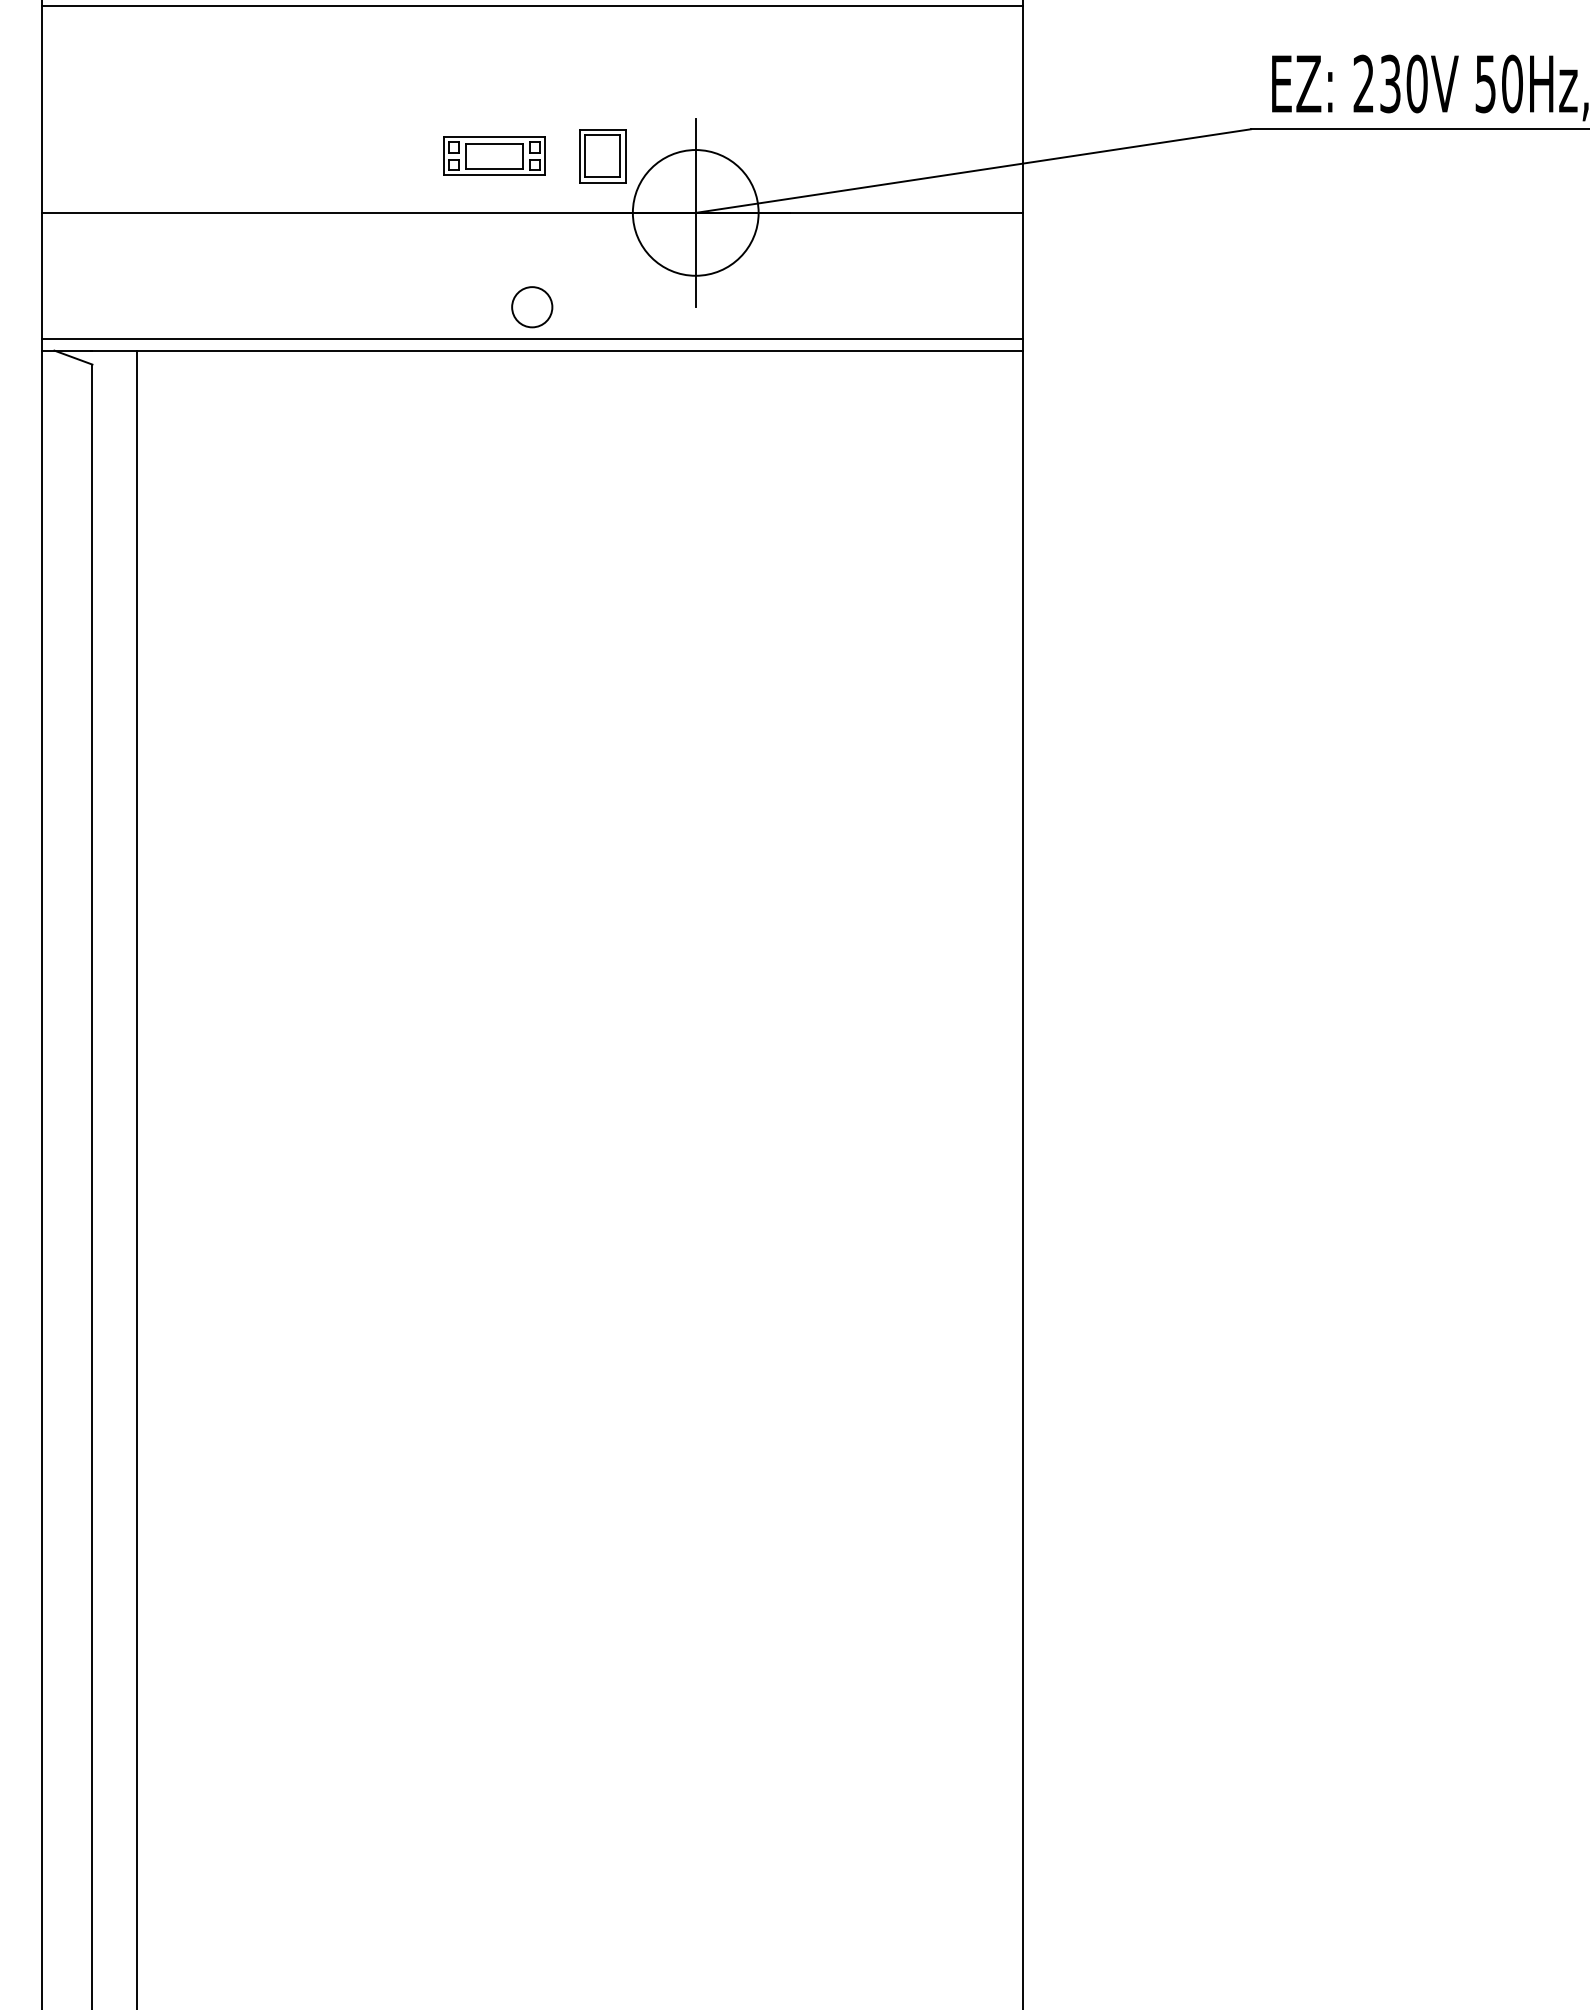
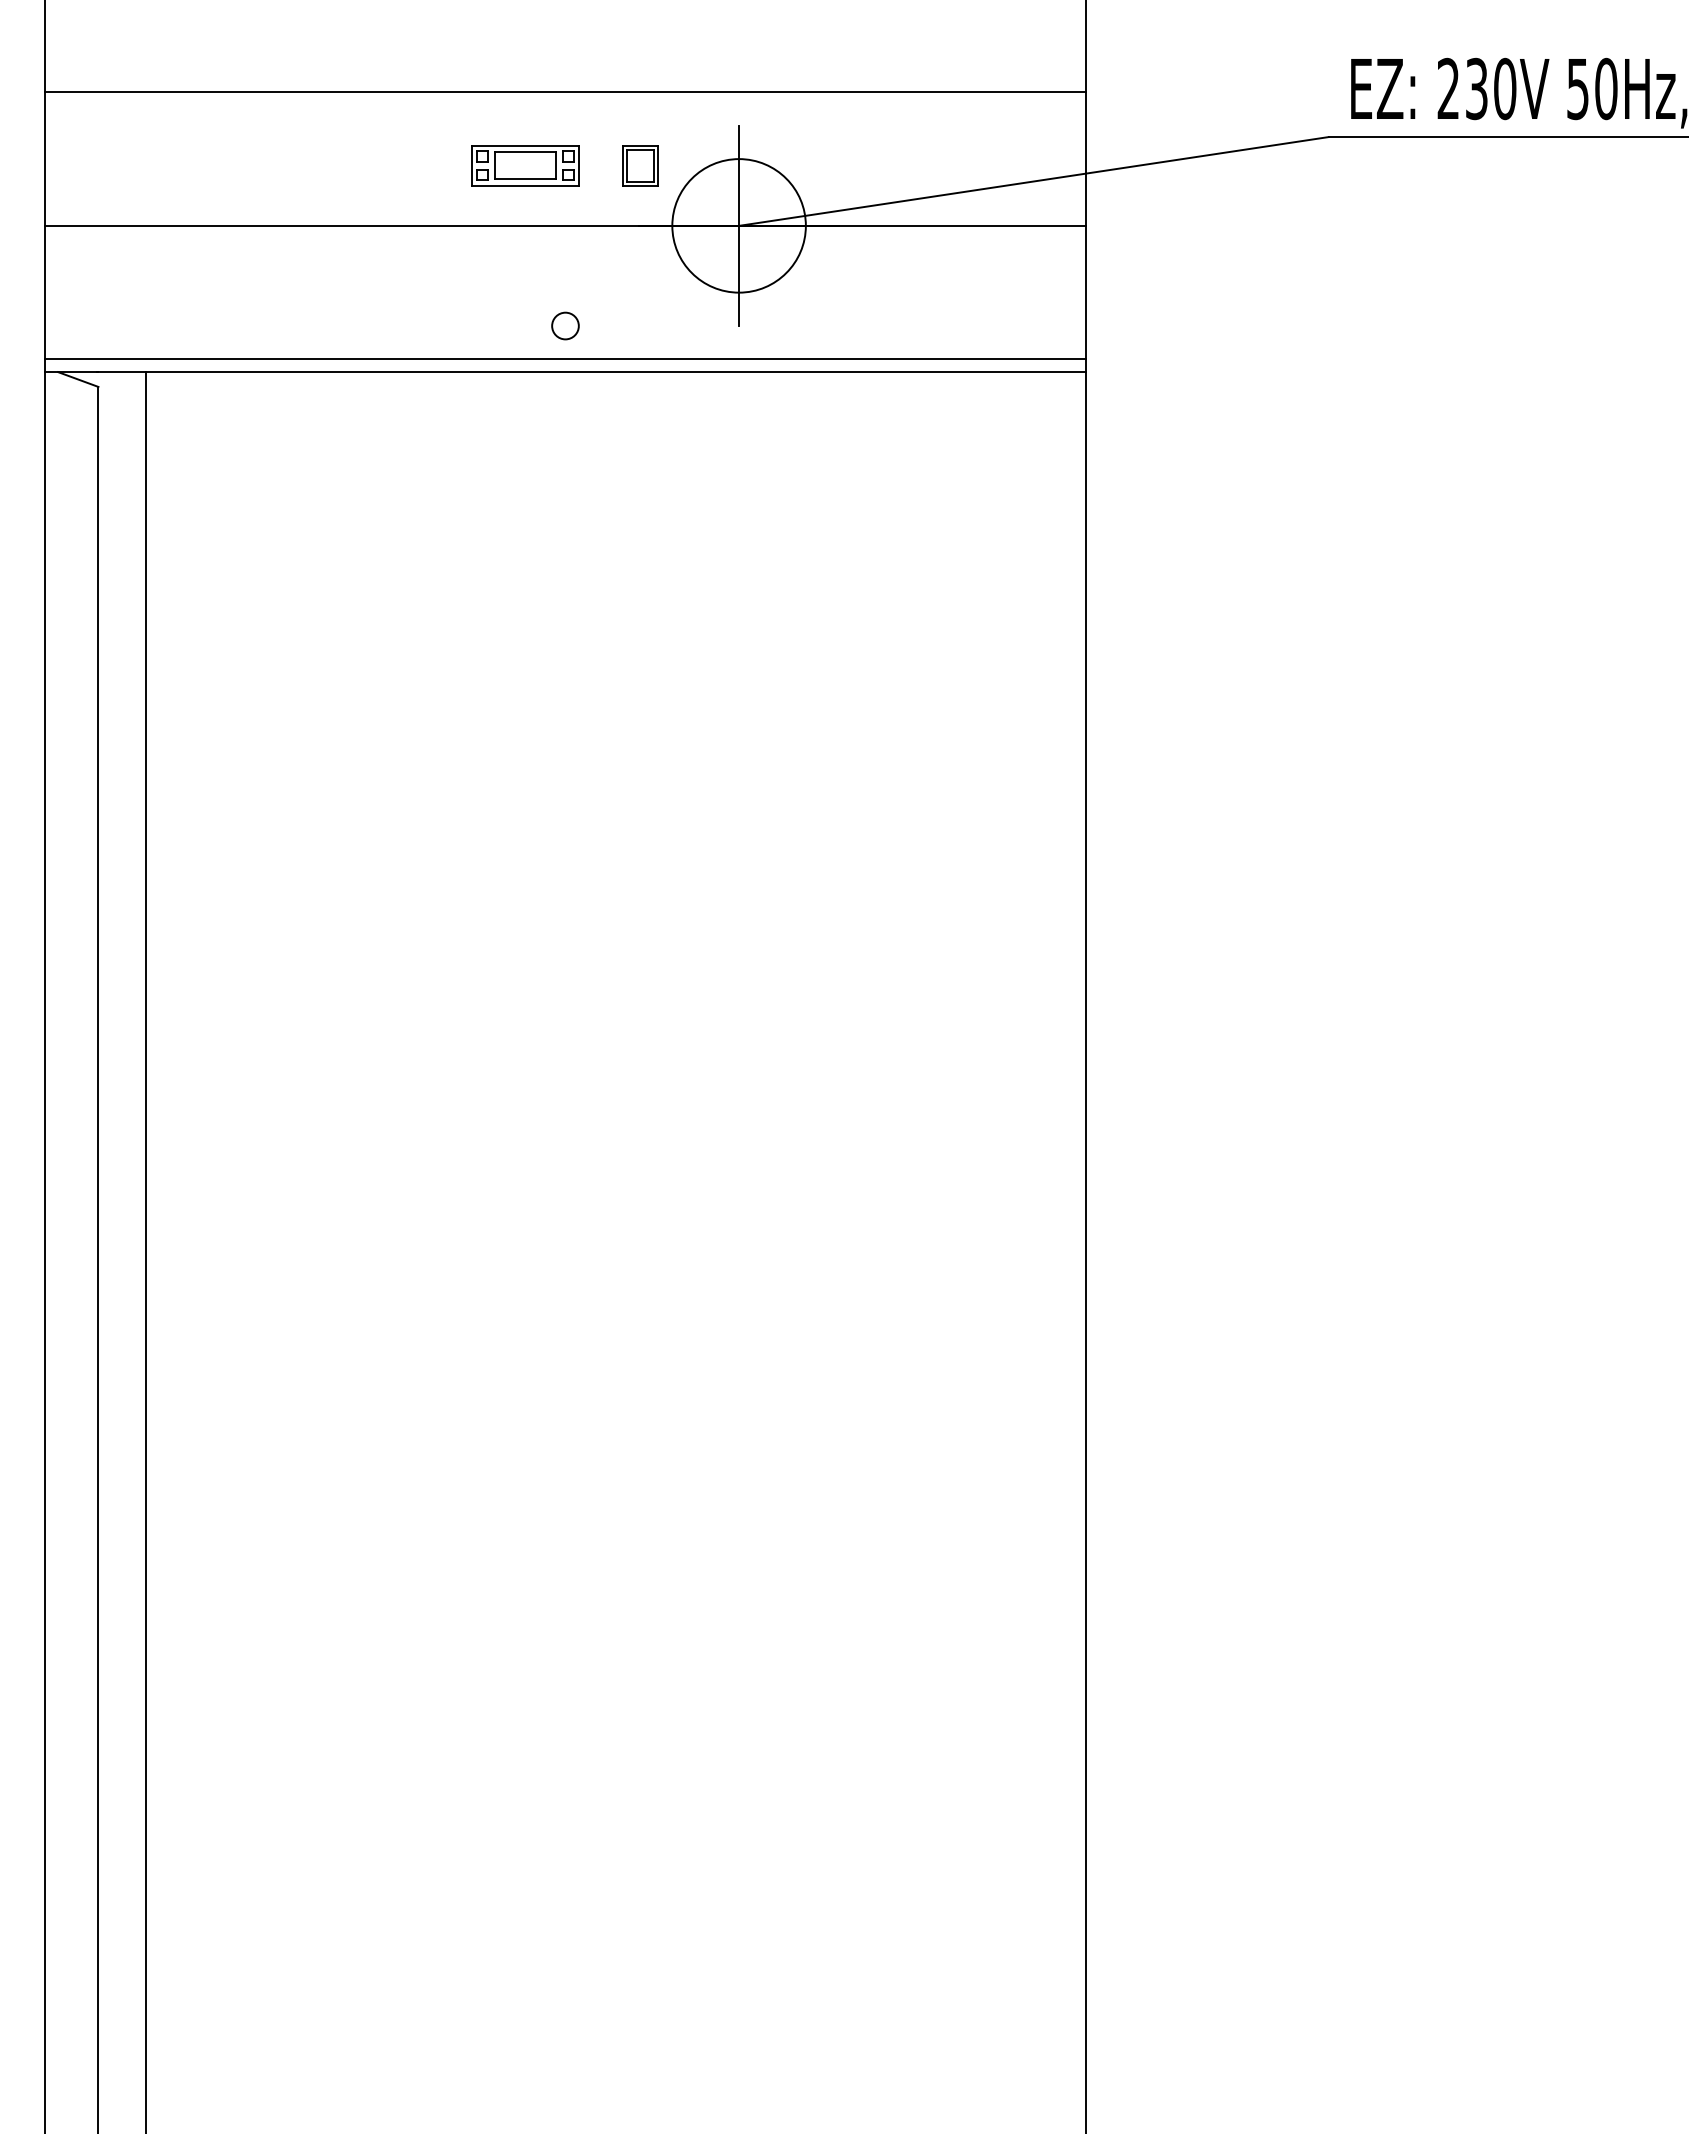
line: (532, 6) -> (565, 92), moved
part: (602, 156) -> (640, 165), size x0.71
circle: (532, 306) -> (565, 325), size x0.62

